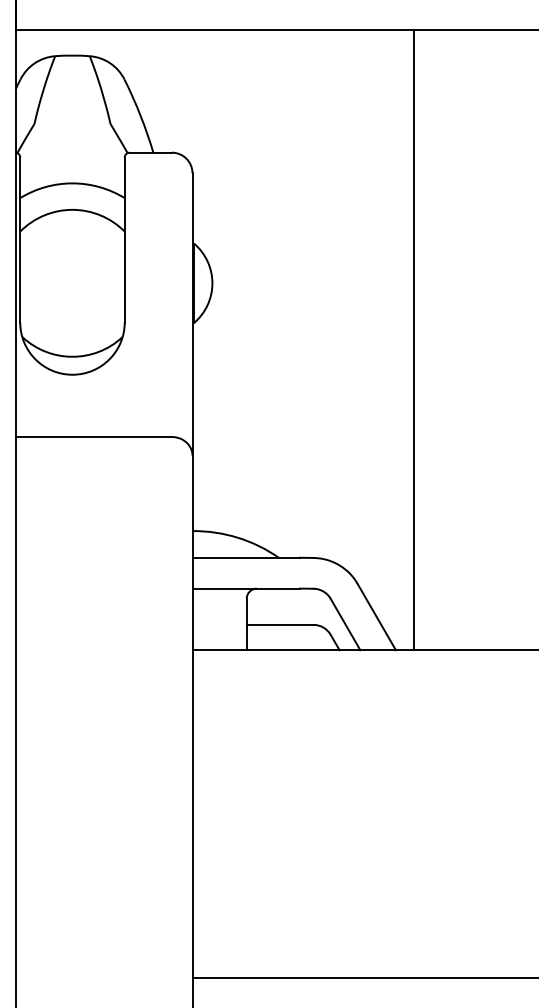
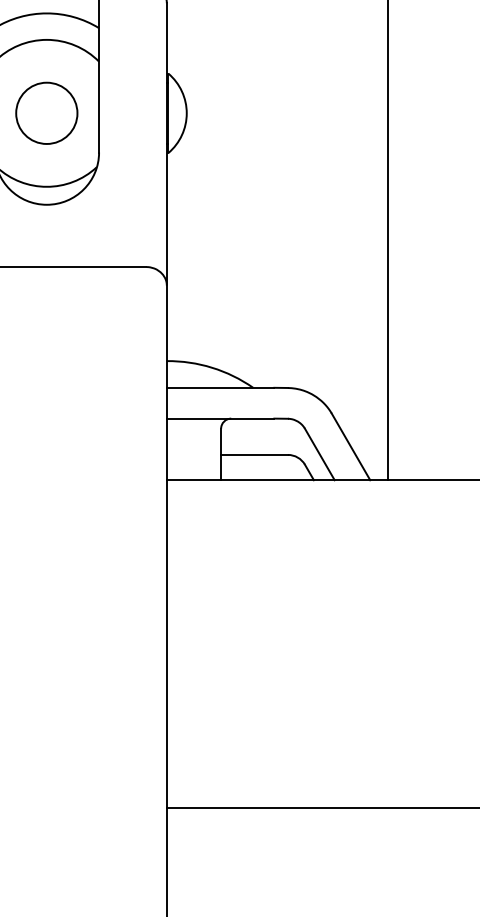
circle: (72, 282) -> (46, 112), added

